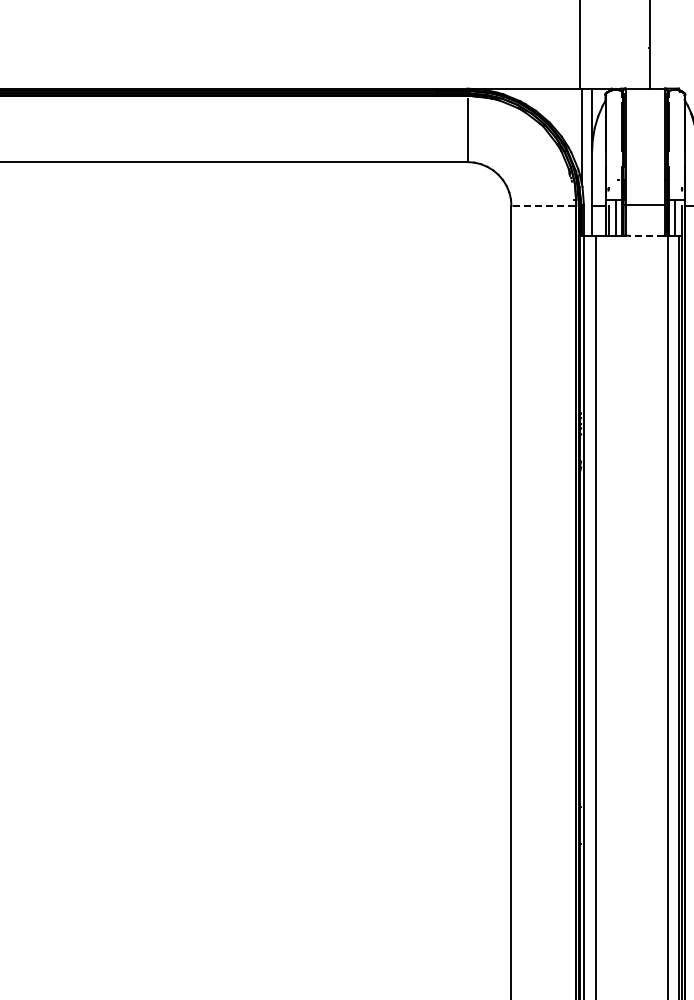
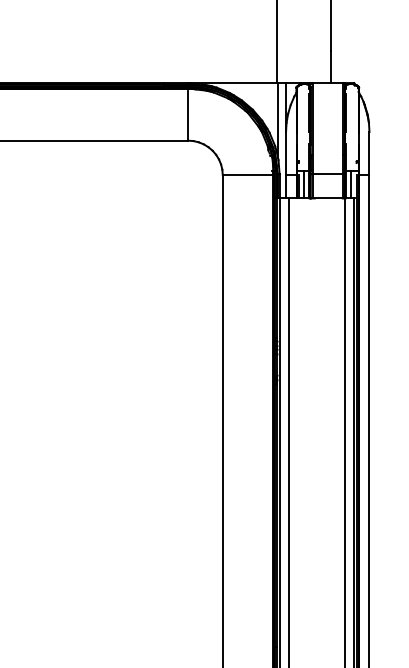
line: (543, 206) -> (247, 175), dashed -> solid
line: (646, 235) -> (328, 198), dashed -> solid

